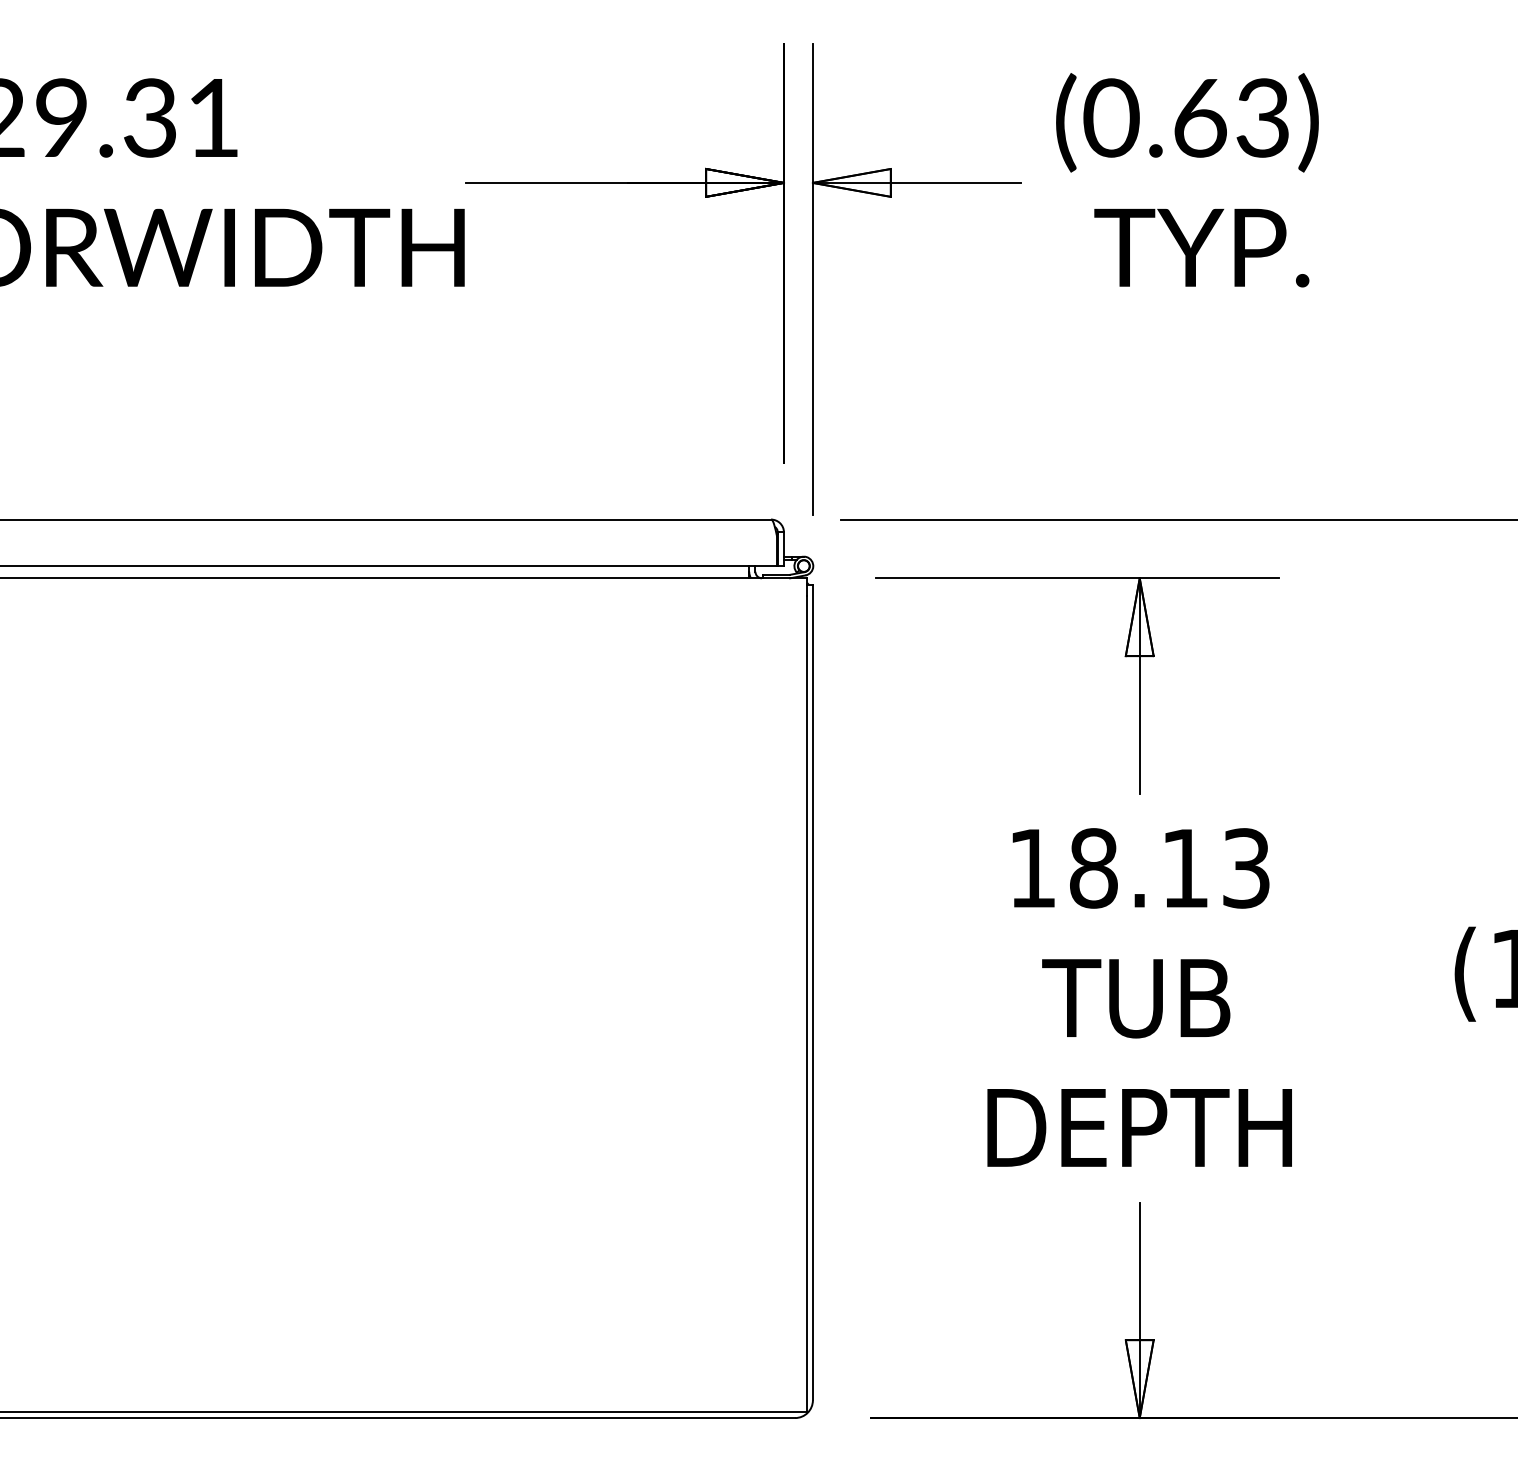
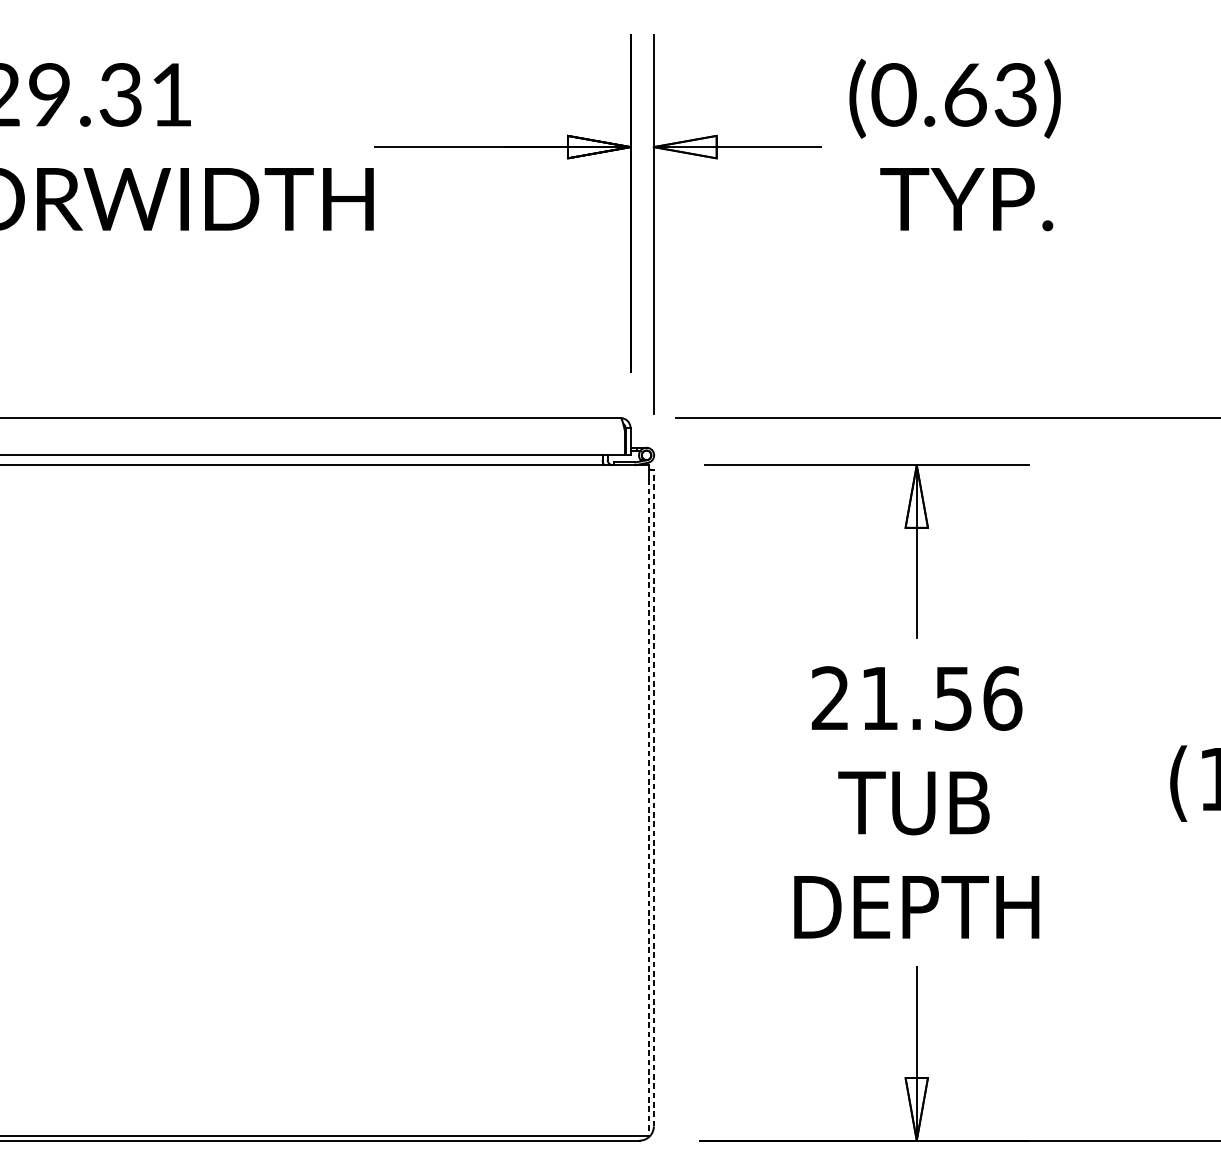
text: (1140, 868) -> (917, 698), 18.13 -> 21.56
line: (812, 992) -> (653, 798), solid -> dashed
line: (806, 1003) -> (648, 807), solid -> dashed

